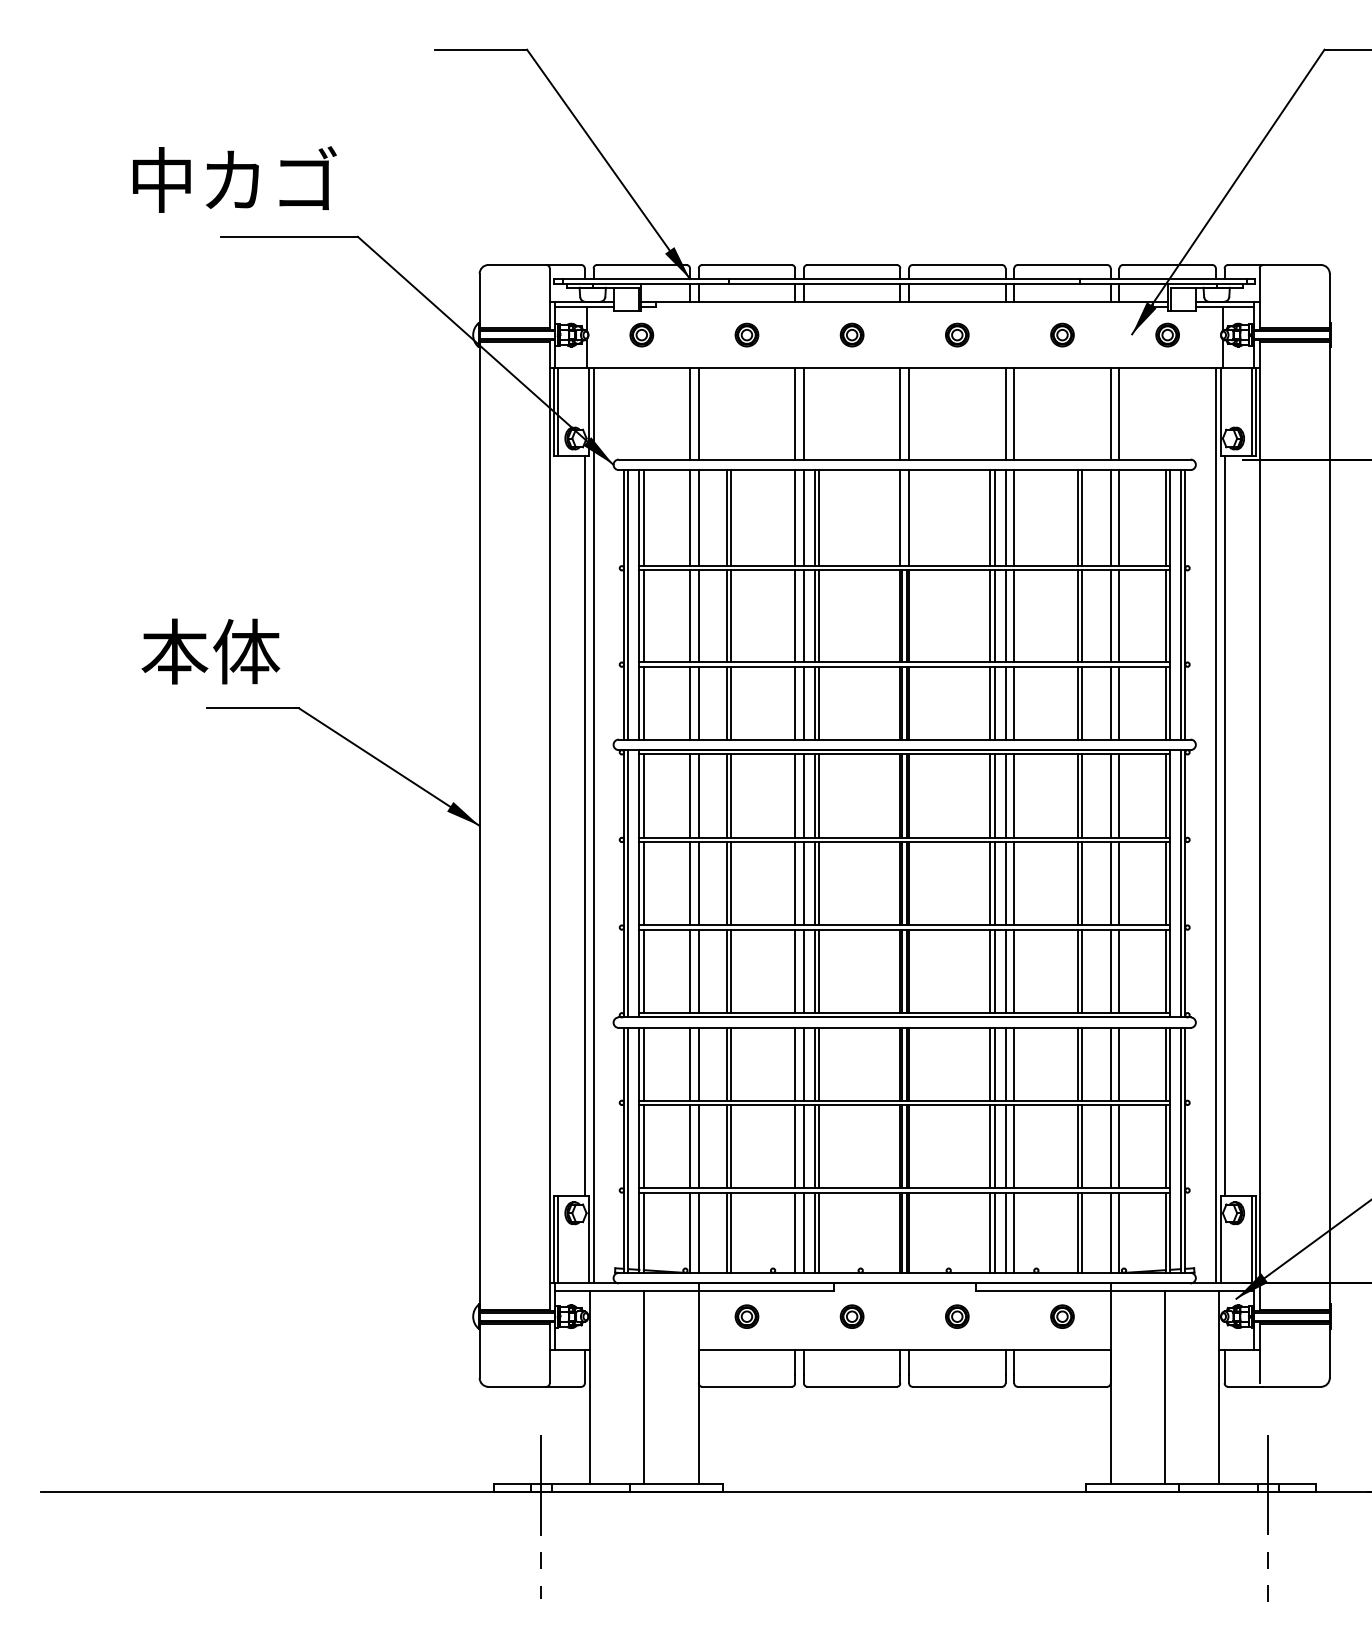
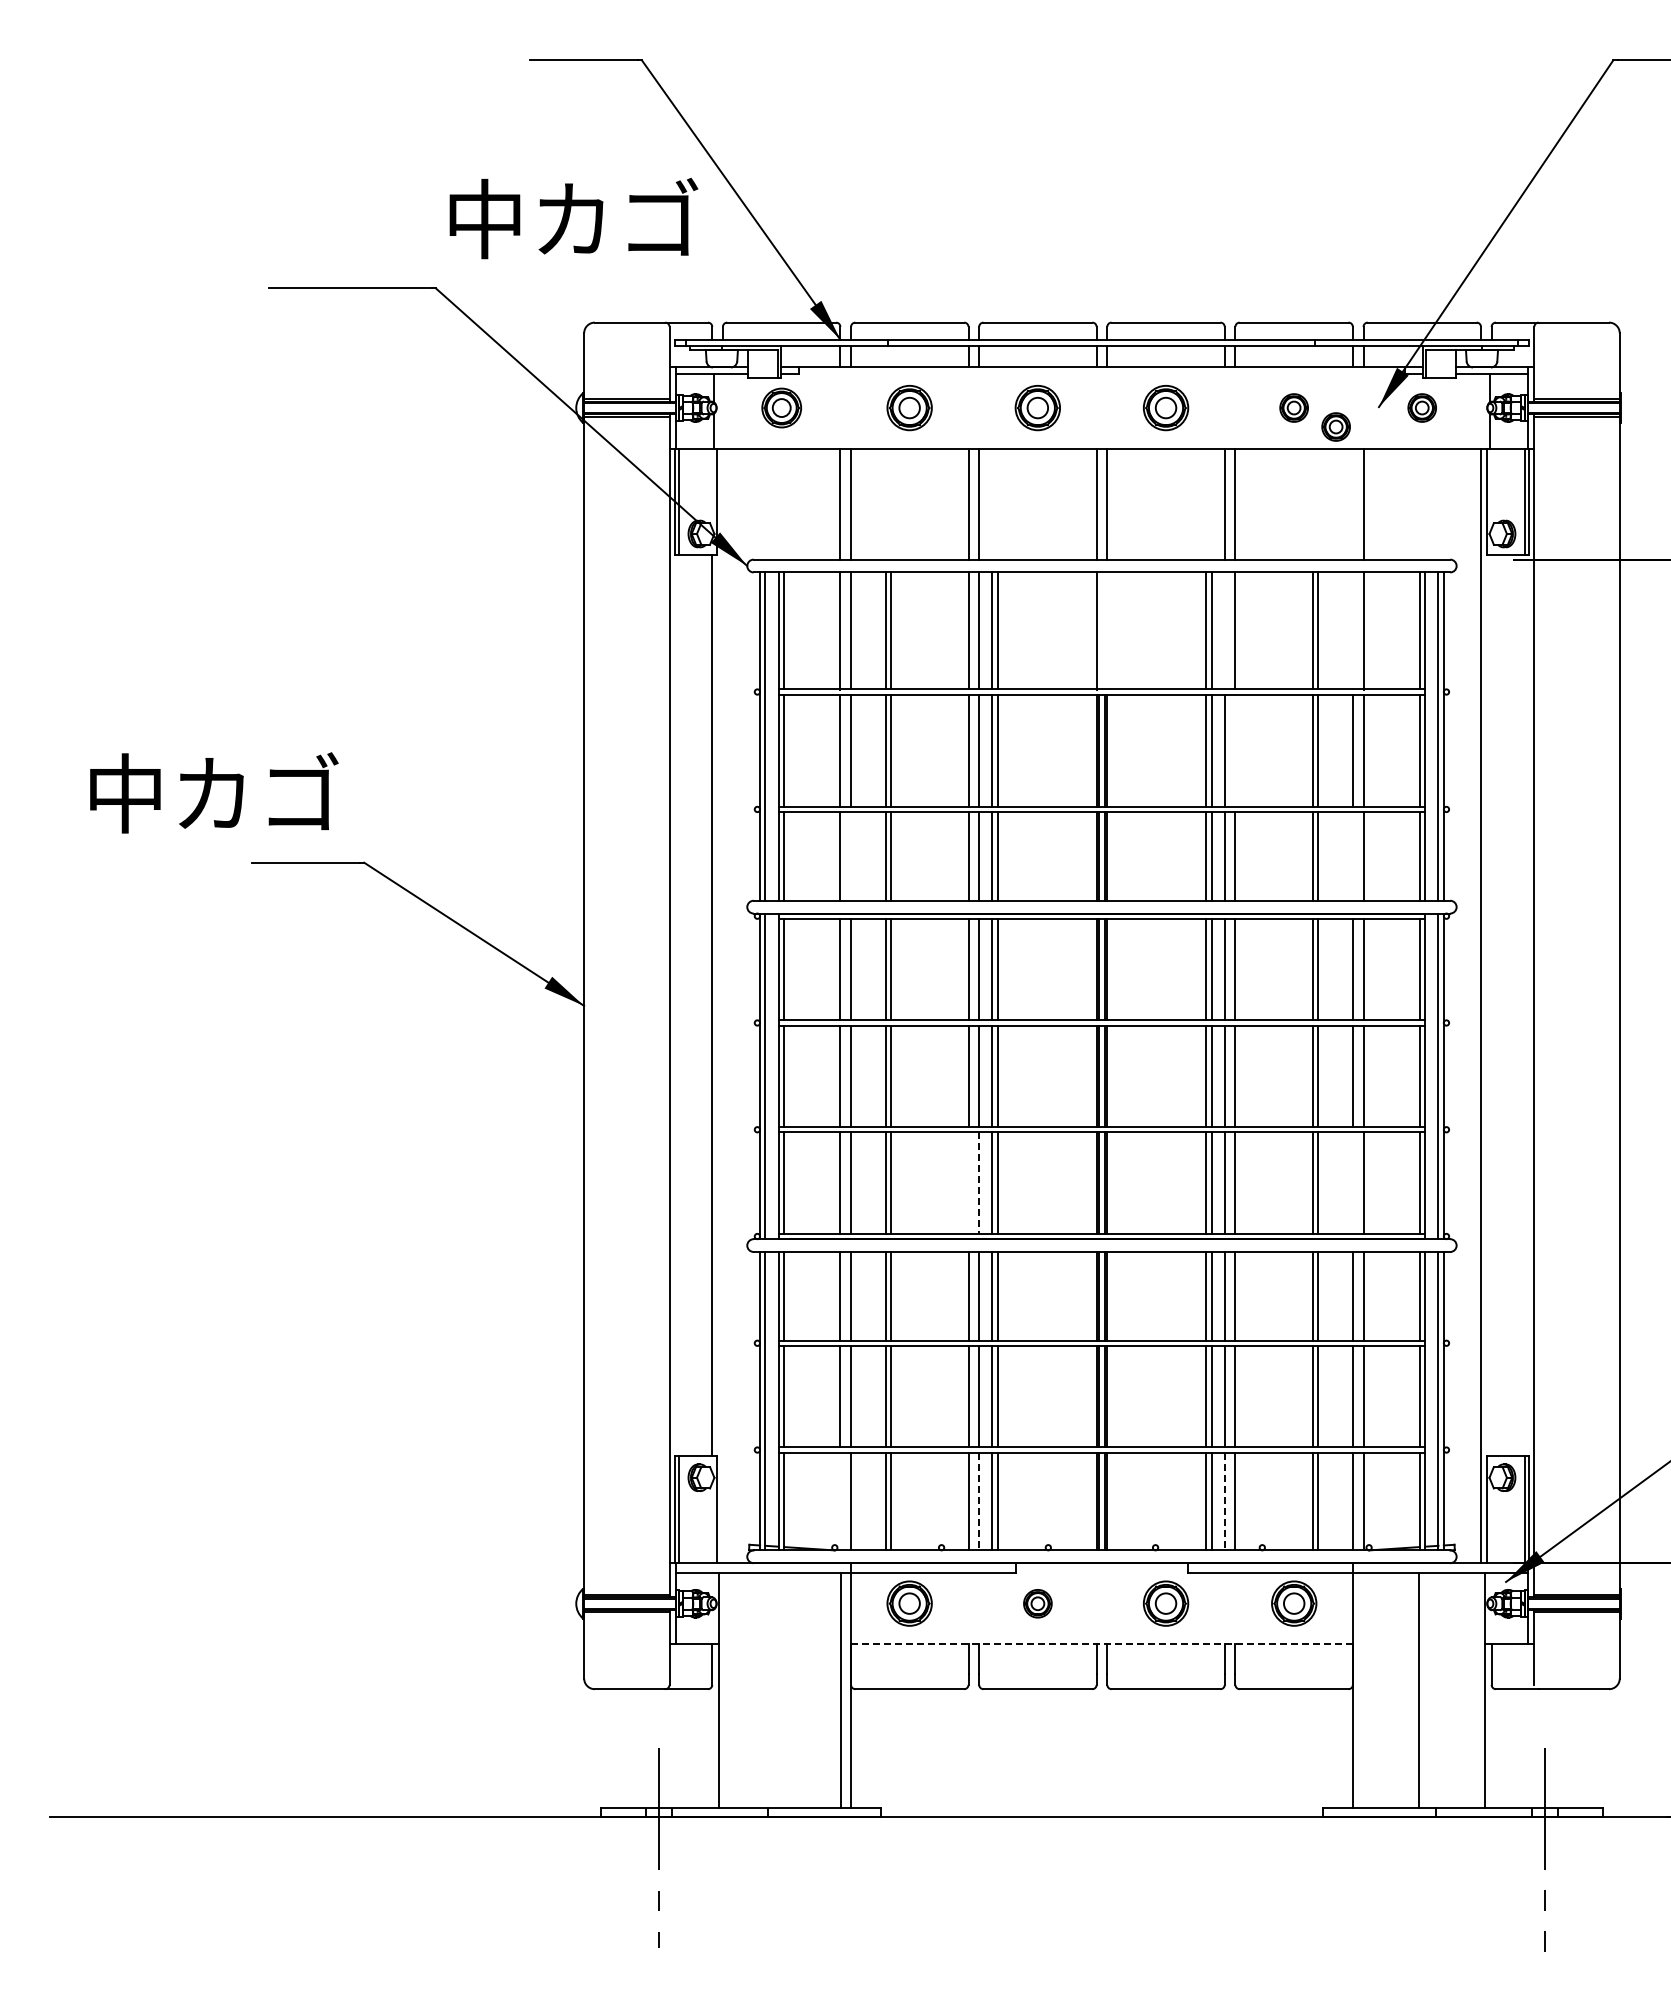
text: (234, 179) -> (573, 218), moved
part: (641, 334) -> (781, 407), size x1.4
part: (746, 334) -> (909, 407), size x1.6
part: (851, 334) -> (1037, 407), size x1.6
part: (956, 334) -> (1165, 407), size x1.6
part: (1096, 350) -> (1335, 426), added
line: (1110, 413) -> (1352, 503), removed
line: (909, 517) -> (1107, 630), removed
line: (1005, 517) -> (1224, 630), removed
line: (1110, 517) -> (1352, 630), removed
line: (1014, 616) -> (1235, 750), removed
text: (177, 650) -> (215, 792), 本体 -> 中カゴ
line: (699, 703) -> (851, 856), removed
line: (1110, 703) -> (1352, 856), removed
line: (593, 825) -> (722, 1005), removed
line: (1224, 825) -> (1491, 1005), removed
line: (795, 970) -> (968, 1182), removed
line: (1110, 970) -> (1352, 1182), removed
line: (804, 971) -> (979, 1183), solid -> dashed
line: (690, 1232) -> (840, 1501), removed
line: (804, 1232) -> (979, 1501), solid -> dashed
line: (1005, 1232) -> (1224, 1501), solid -> dashed
part: (746, 1316) -> (909, 1603), size x1.6
part: (956, 1316) -> (1165, 1603), size x1.6
part: (1061, 1316) -> (1293, 1603), size x1.6
line: (904, 1350) -> (1101, 1644), solid -> dashed
line: (644, 1387) -> (840, 1689), moved

